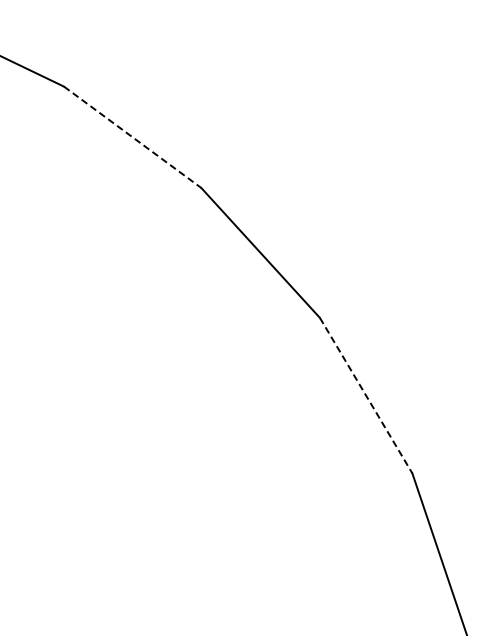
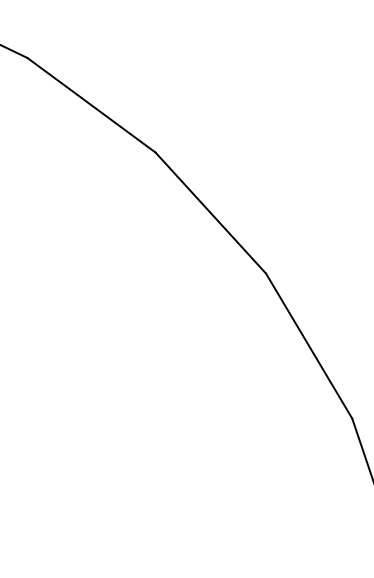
line: (133, 137) -> (92, 105), dashed -> solid
line: (366, 396) -> (309, 346), dashed -> solid

